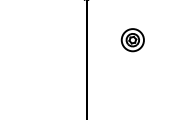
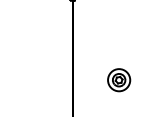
part: (132, 40) -> (118, 80), moved

